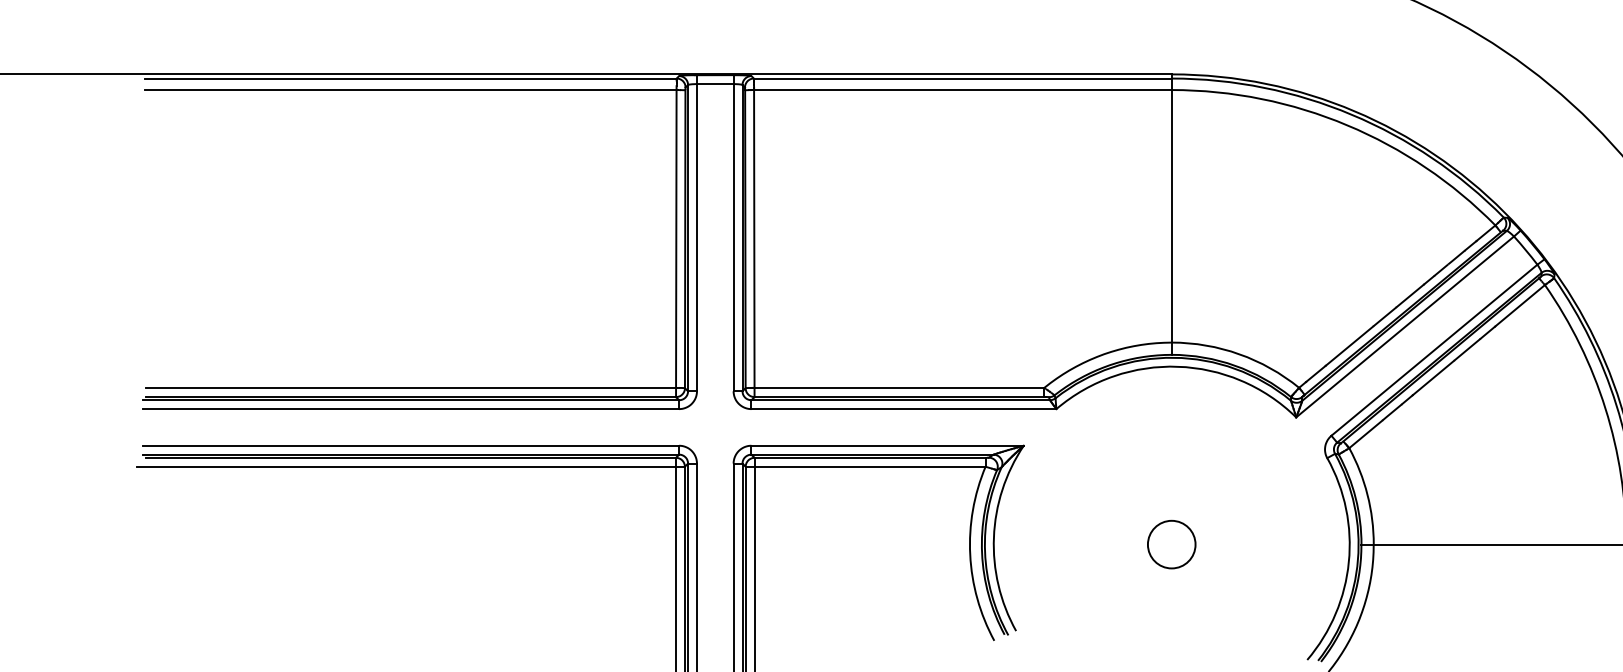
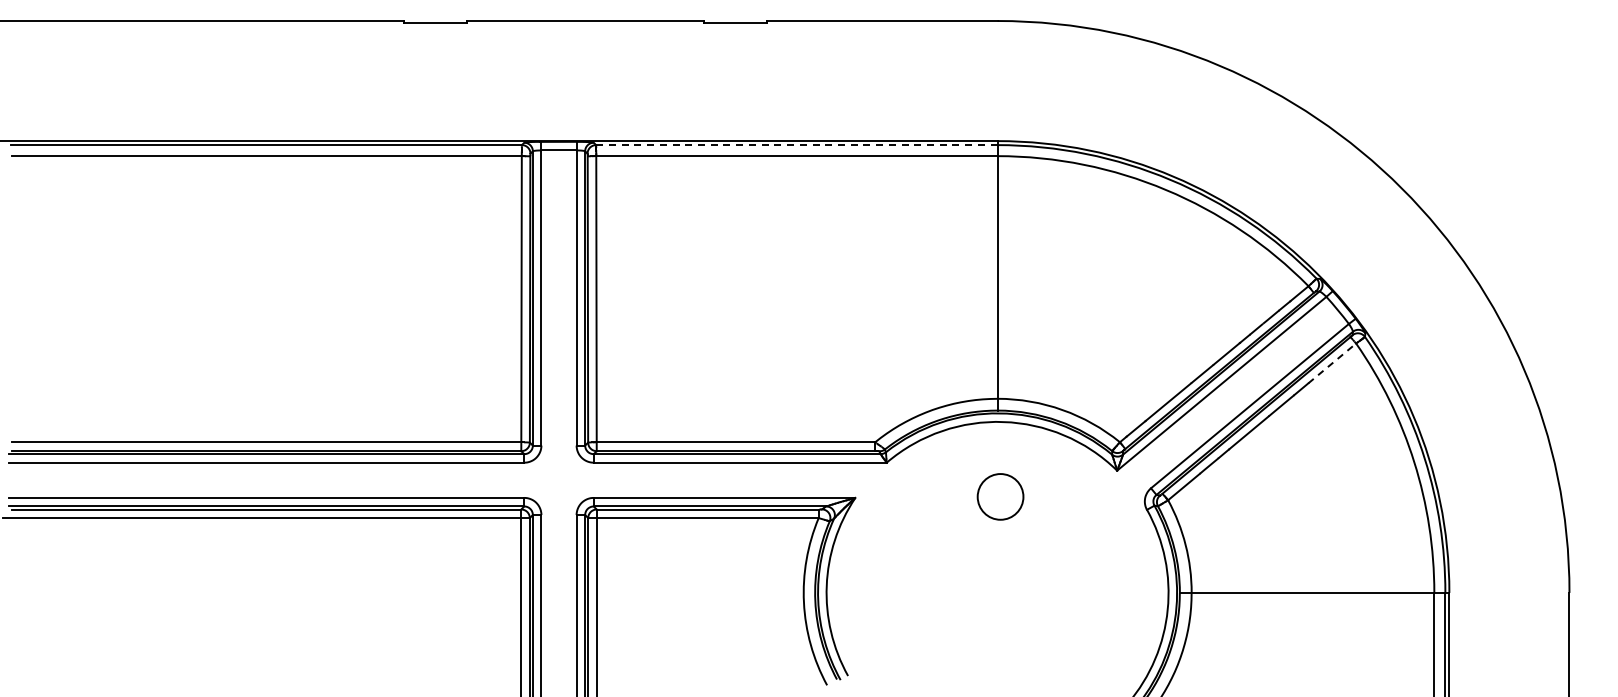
line: (962, 78) -> (796, 145), solid -> dashed
line: (1520, 305) -> (1332, 363), solid -> dashed
circle: (1171, 544) -> (1000, 496), moved

